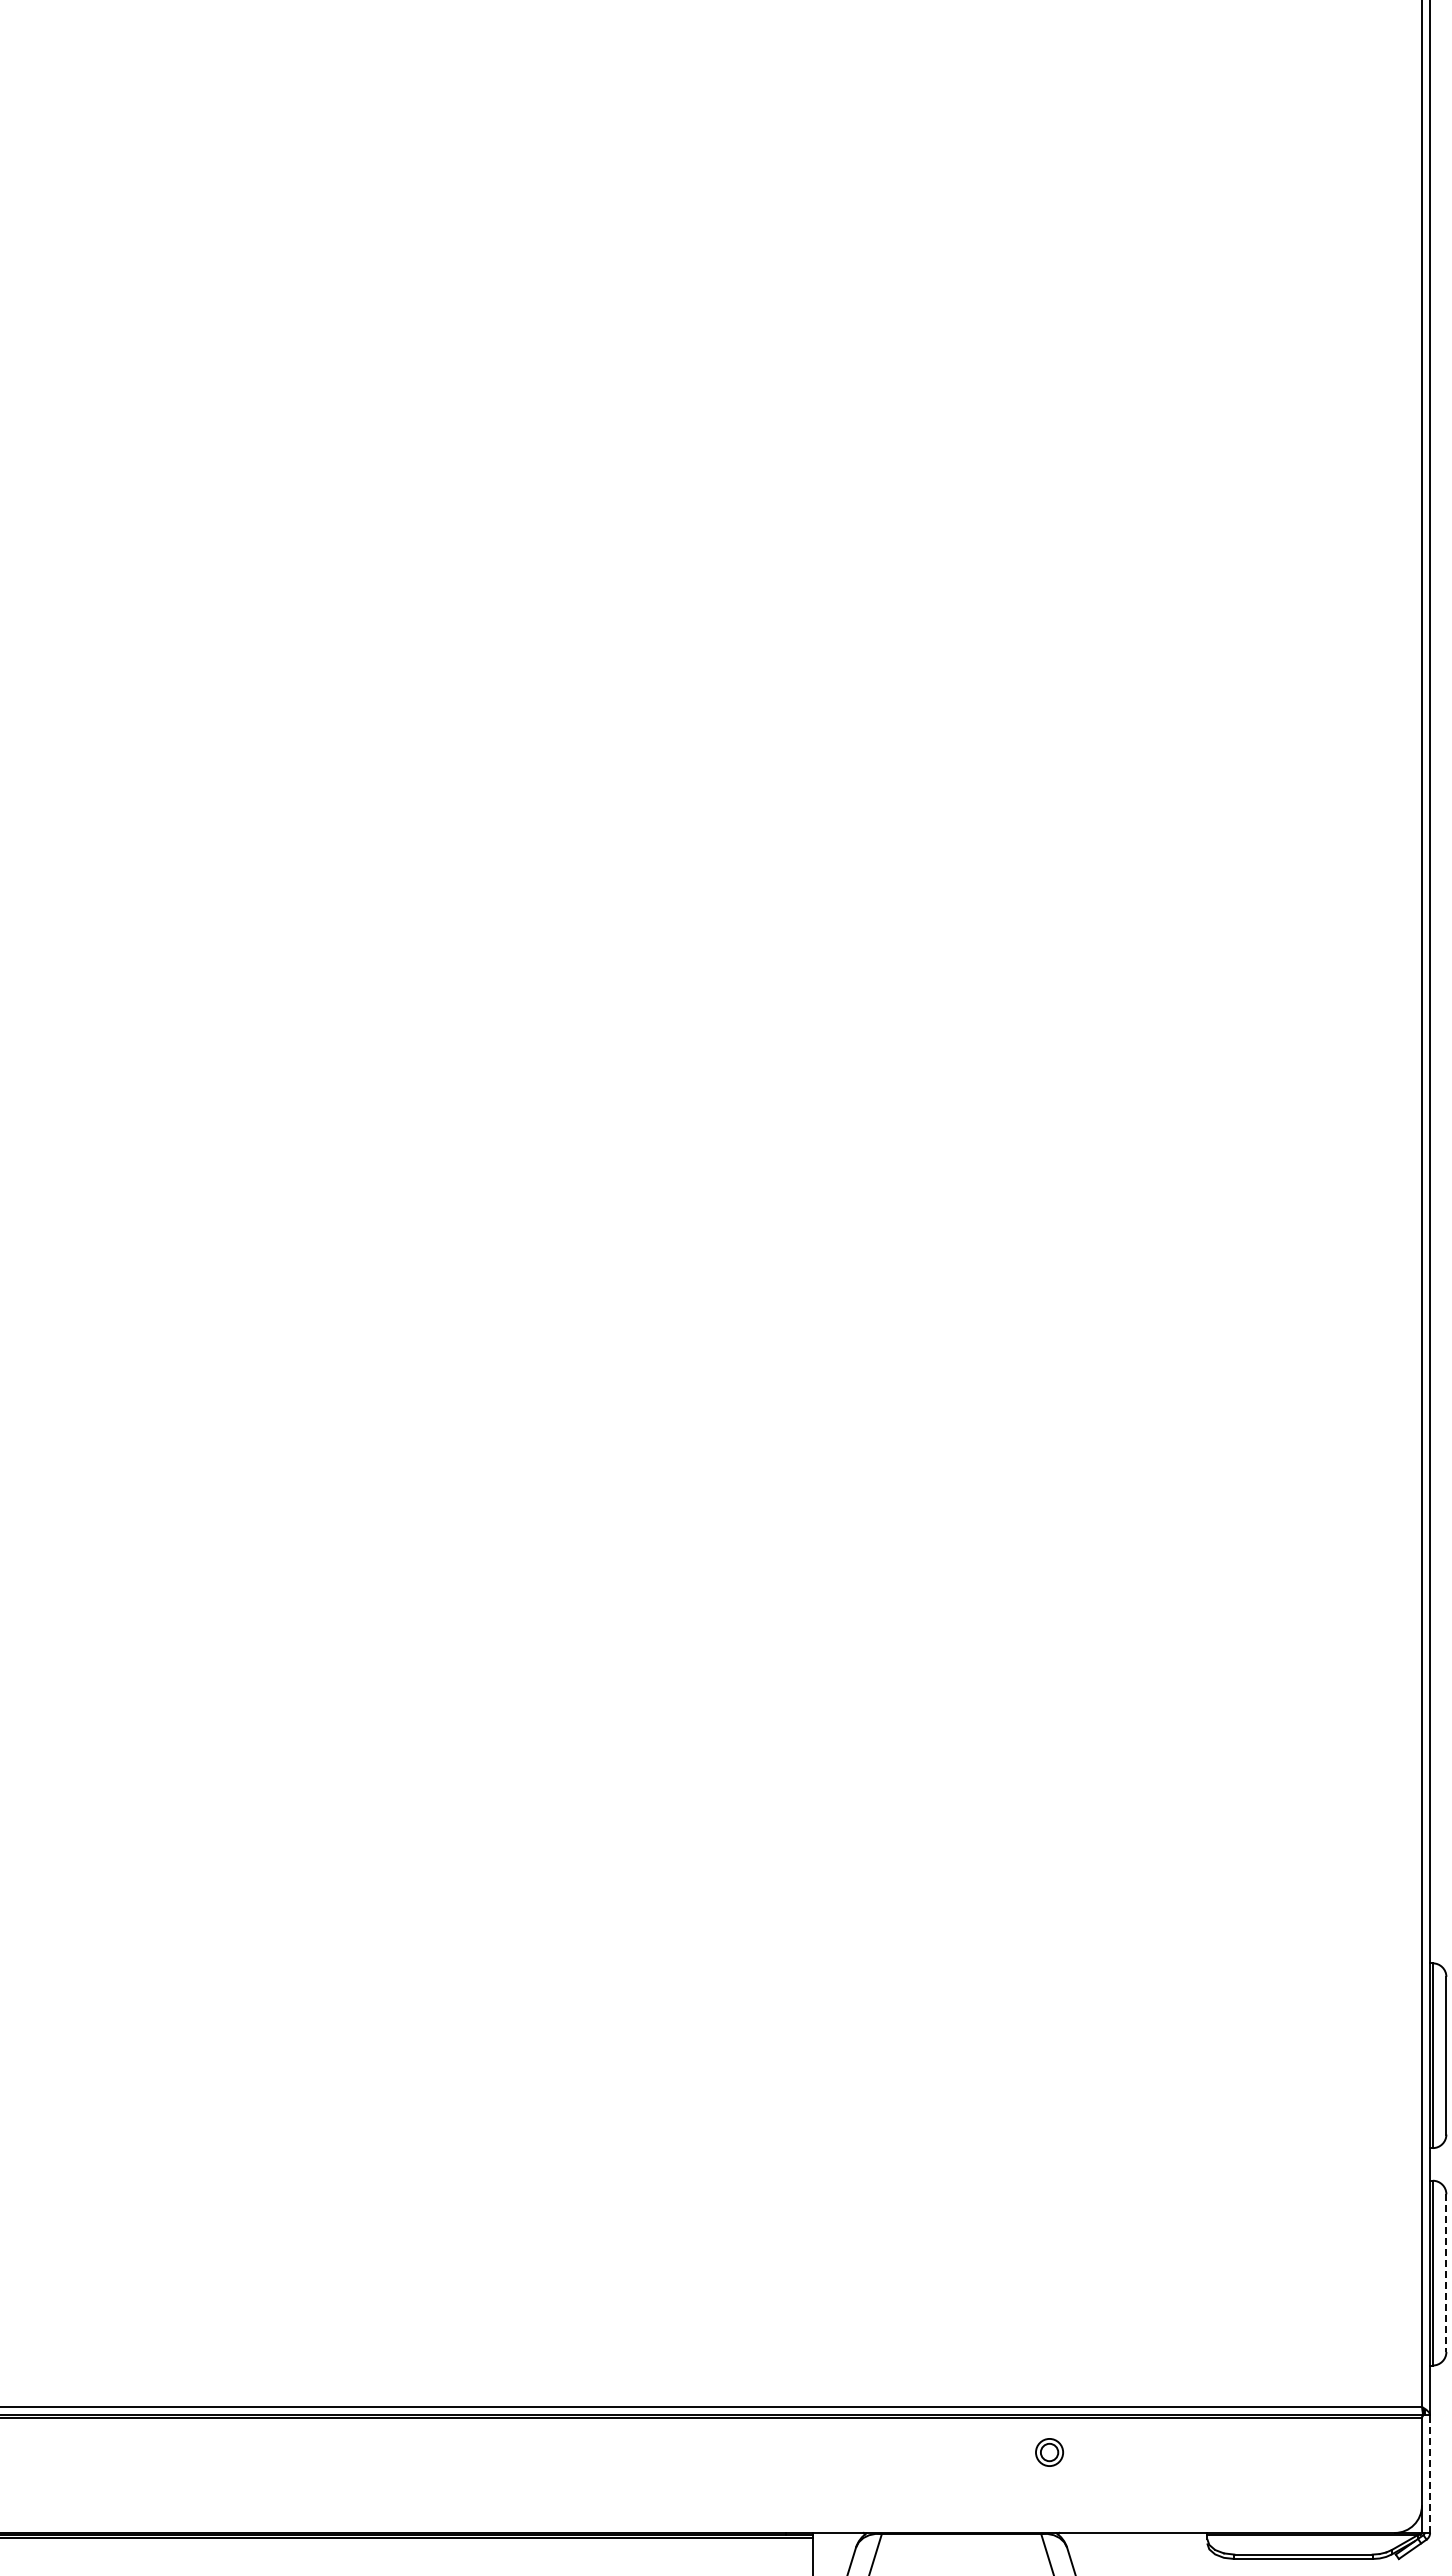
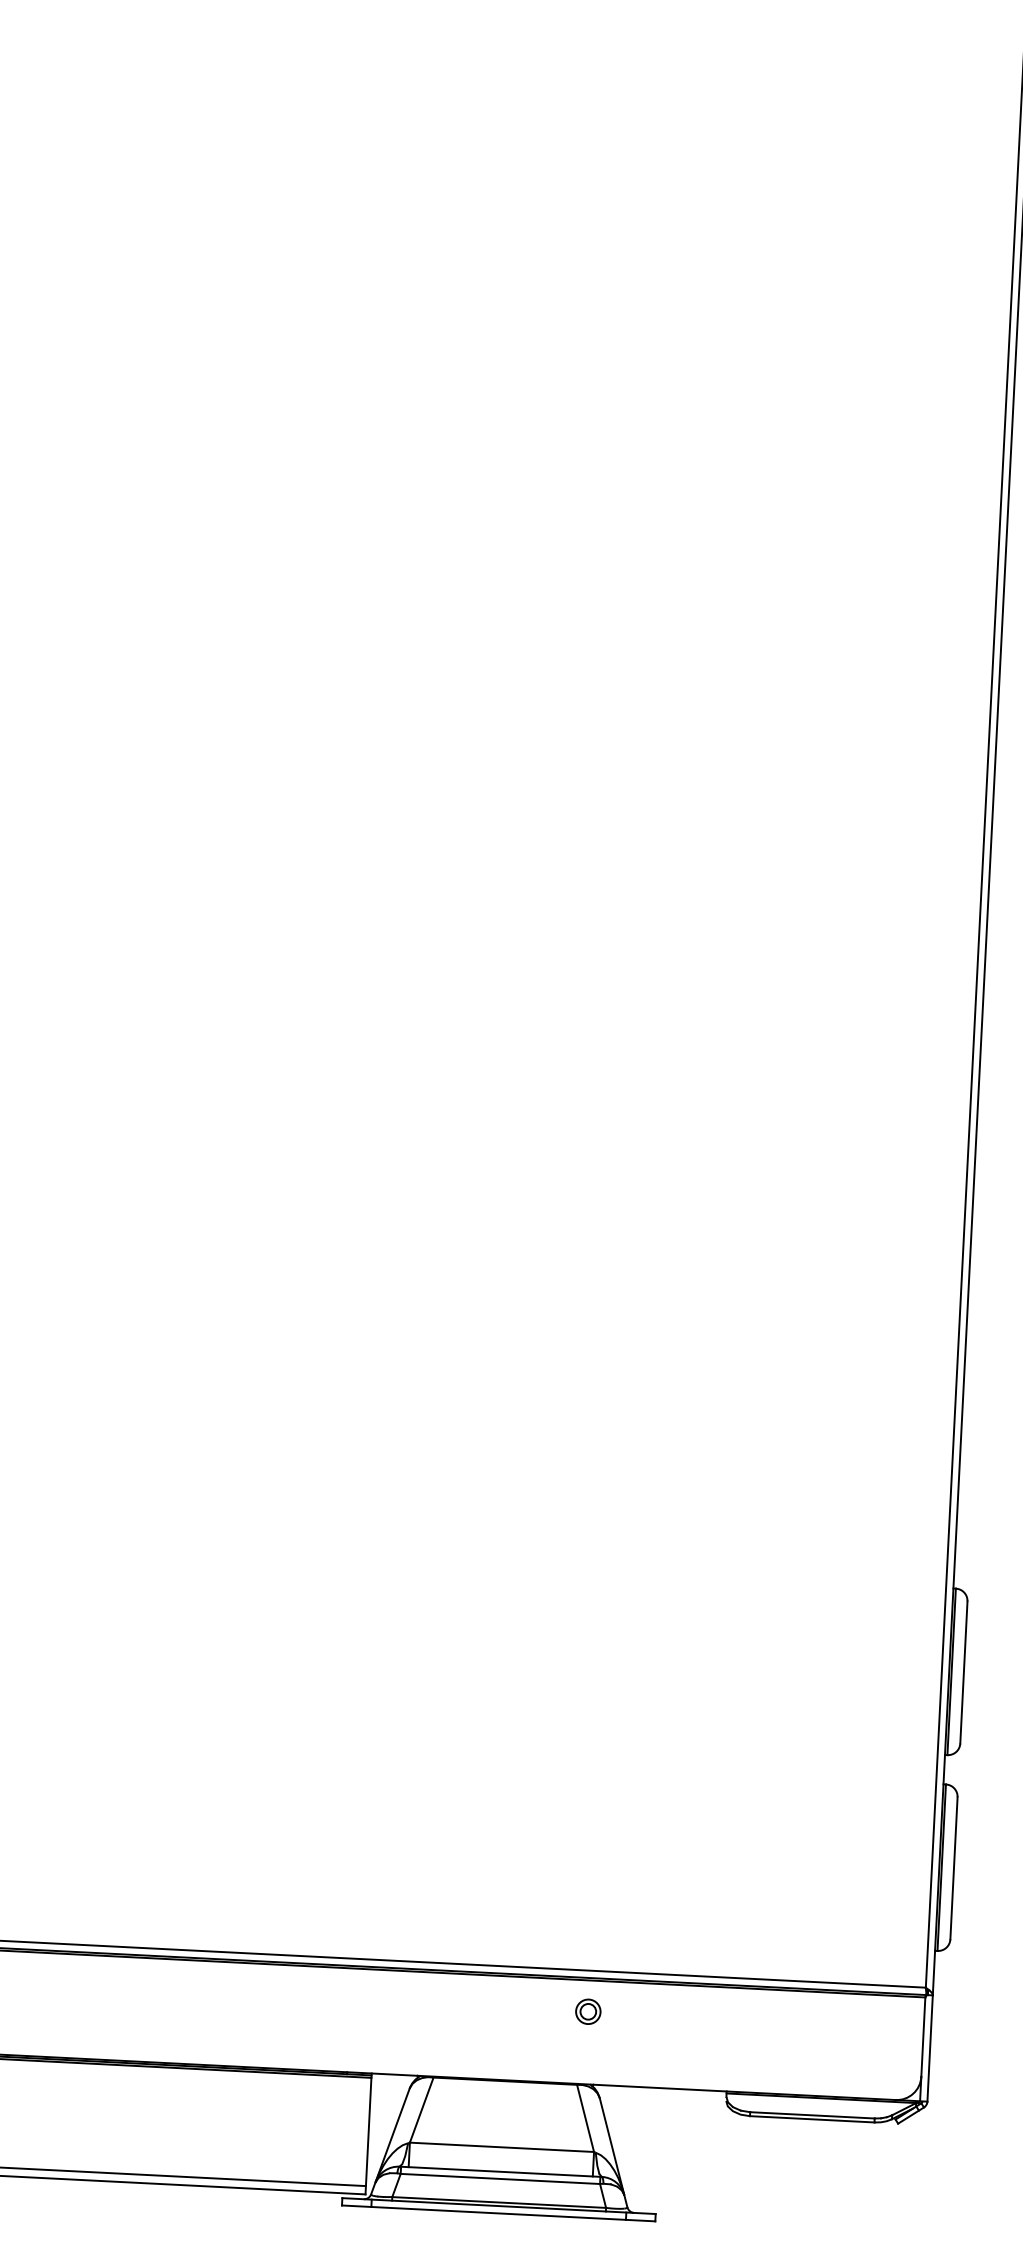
line: (1446, 2273) -> (954, 1868), dashed -> solid
line: (1430, 2473) -> (930, 2048), dashed -> solid

